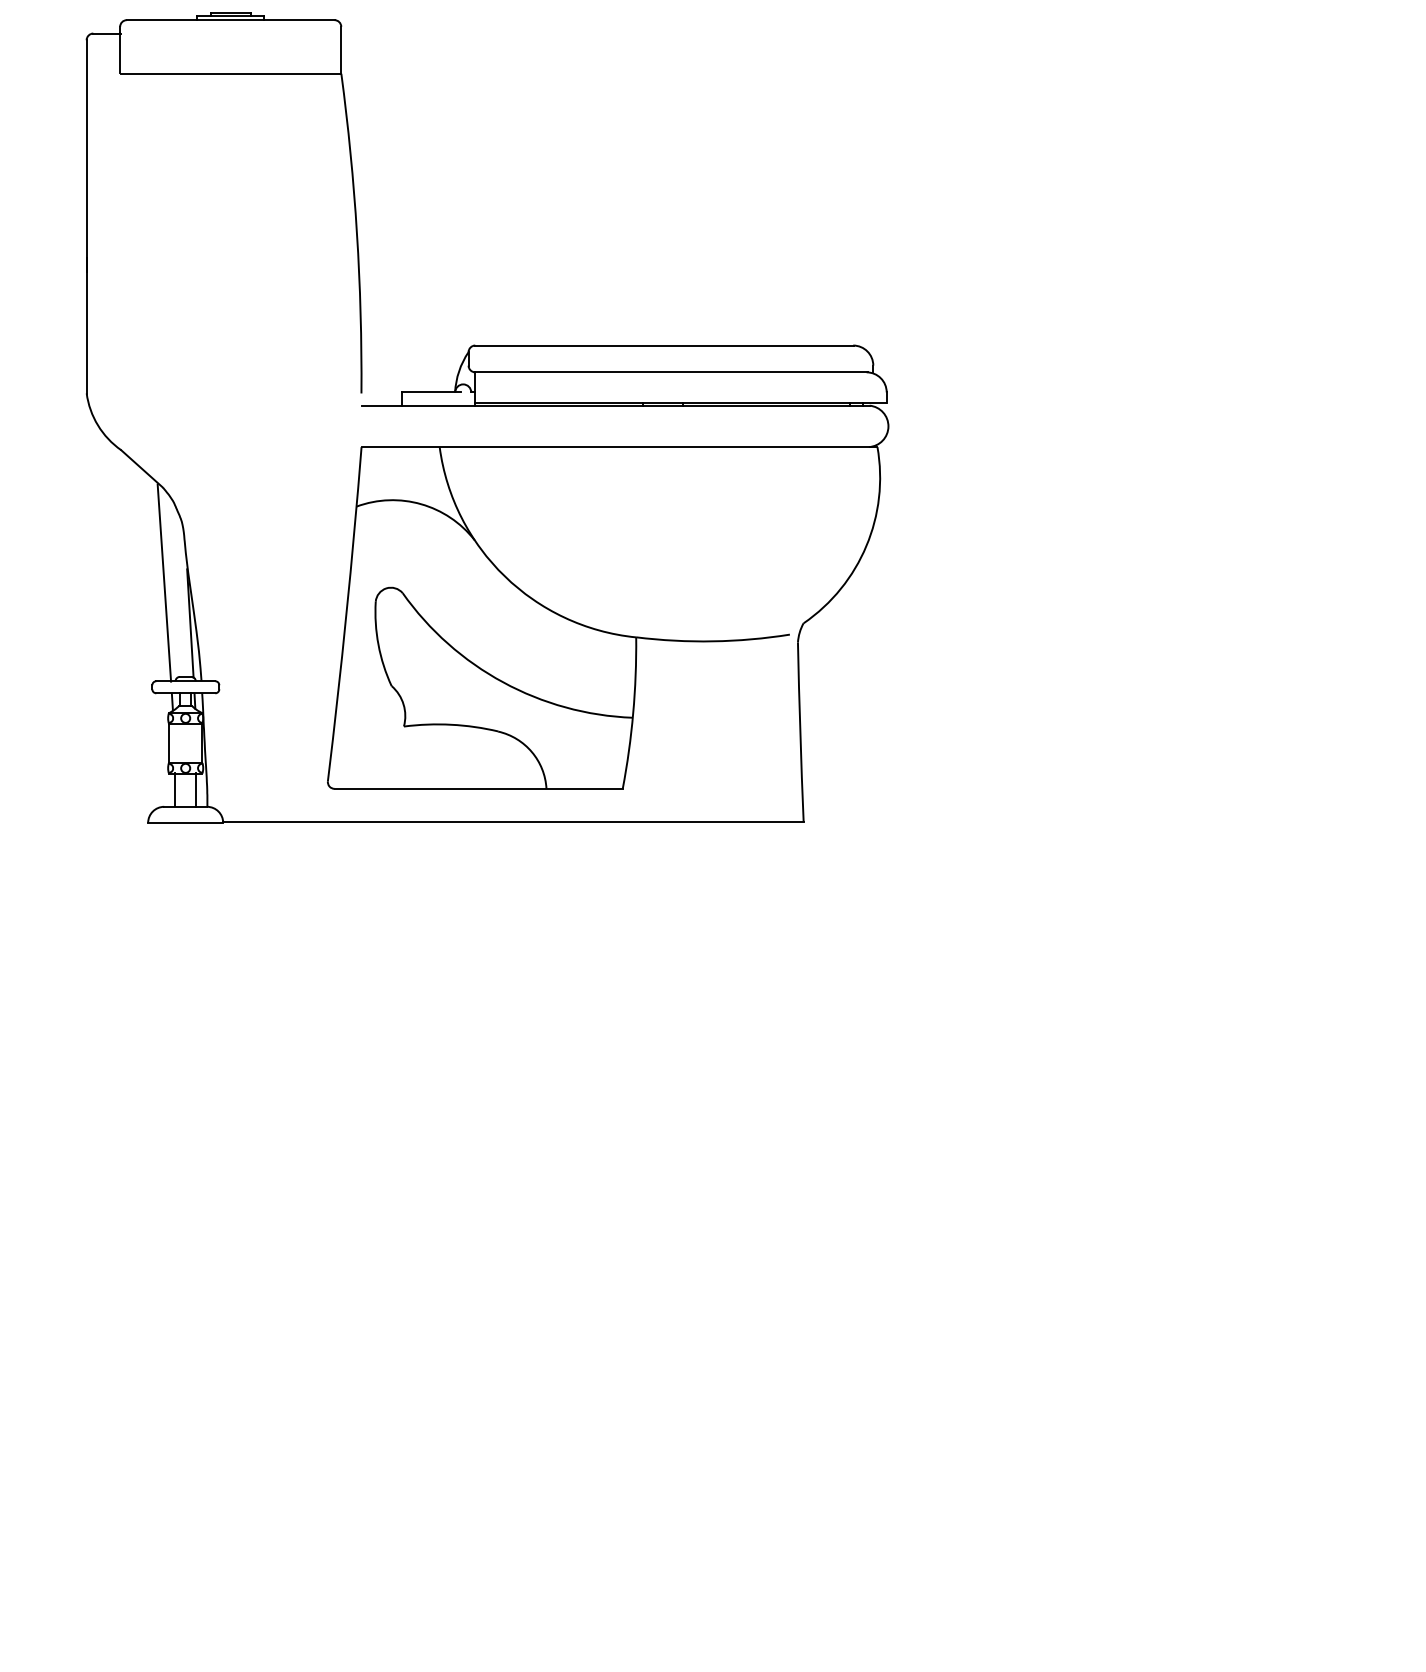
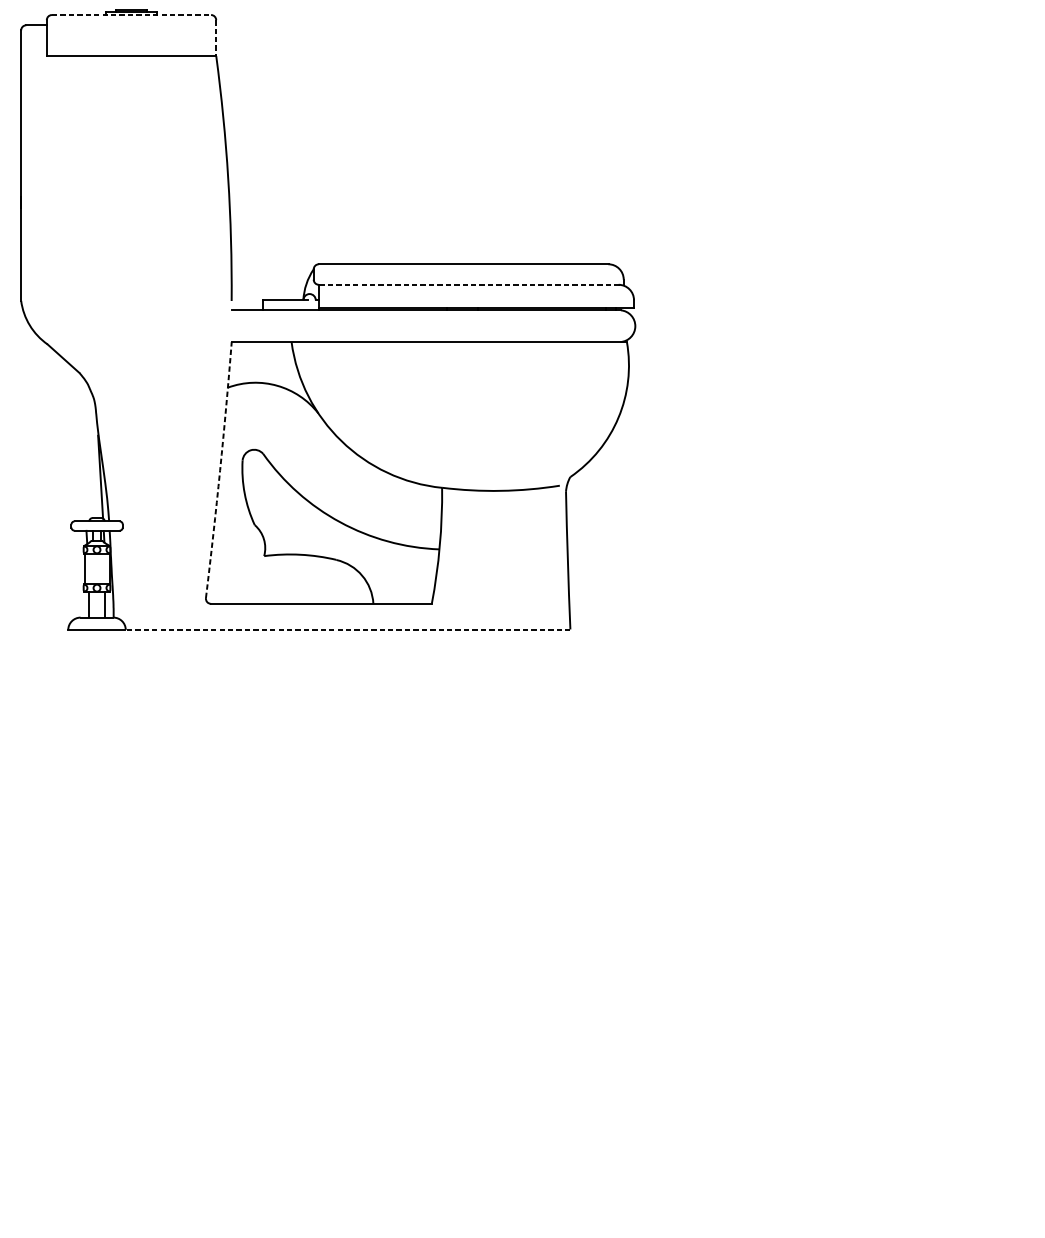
line: (230, 20) -> (131, 15), solid -> dashed
line: (341, 50) -> (216, 38), solid -> dashed
line: (671, 372) -> (469, 284), solid -> dashed
line: (164, 582) -> (80, 445), removed
arc: (346, 614) -> (220, 470), solid -> dashed
line: (512, 822) -> (347, 629), solid -> dashed

